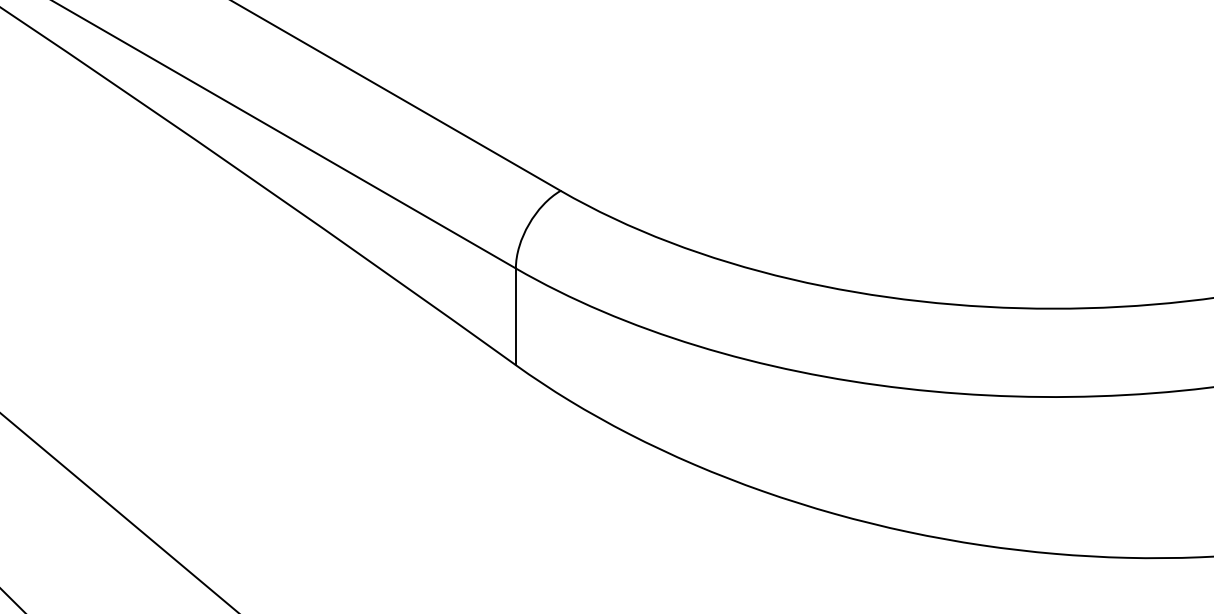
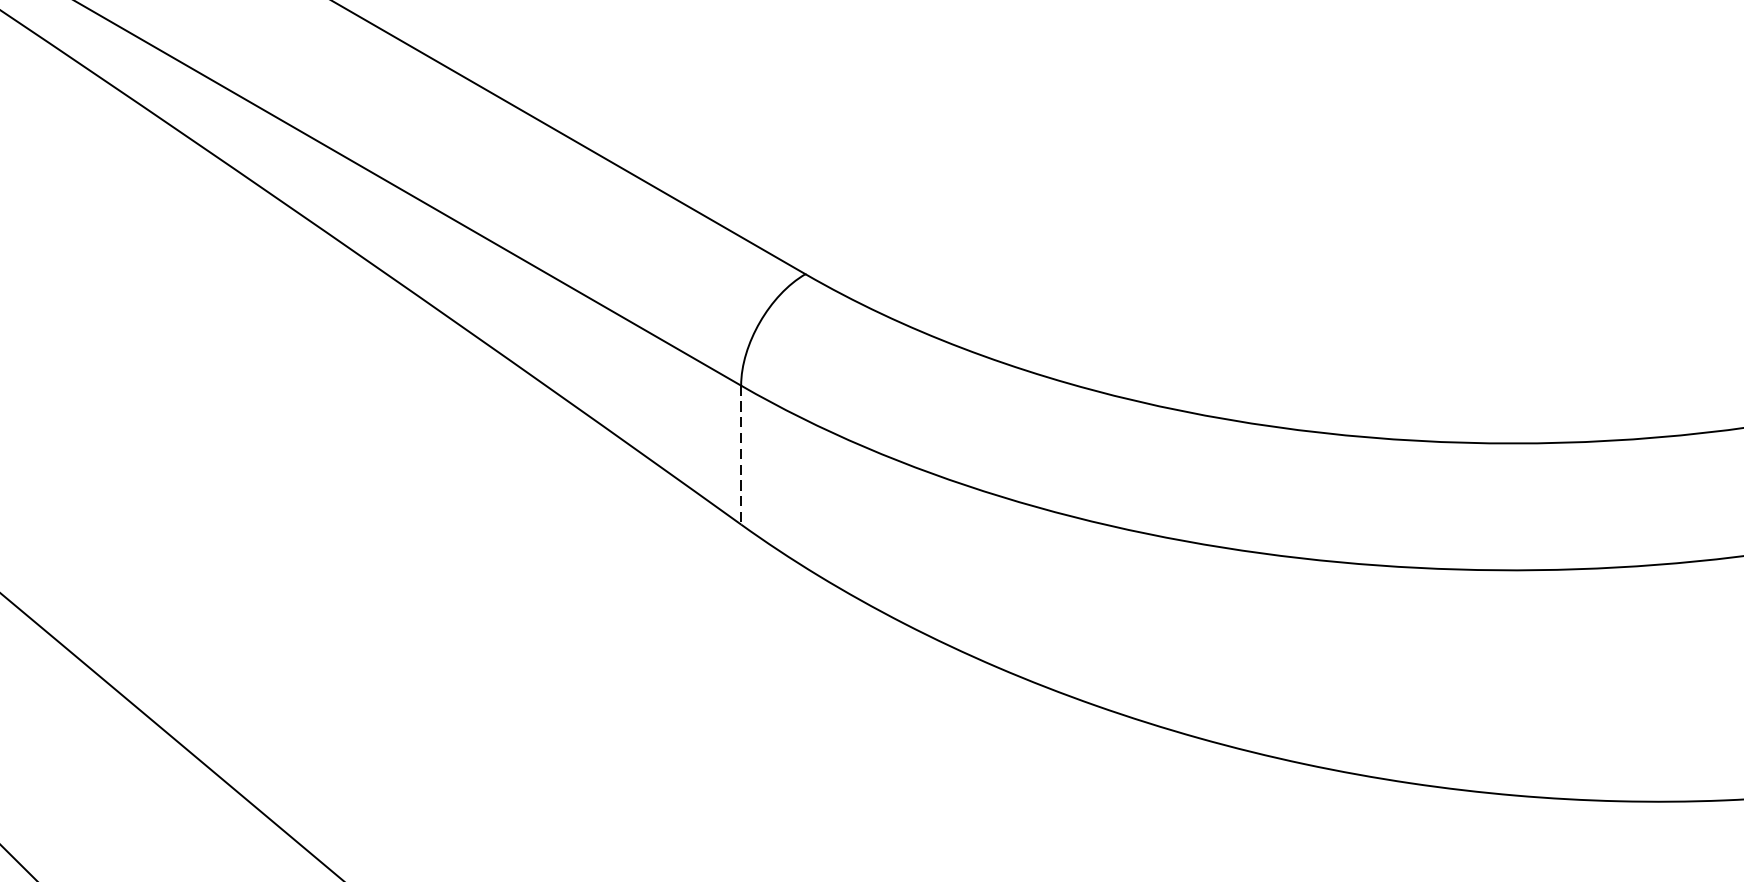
line: (515, 317) -> (740, 456), solid -> dashed

